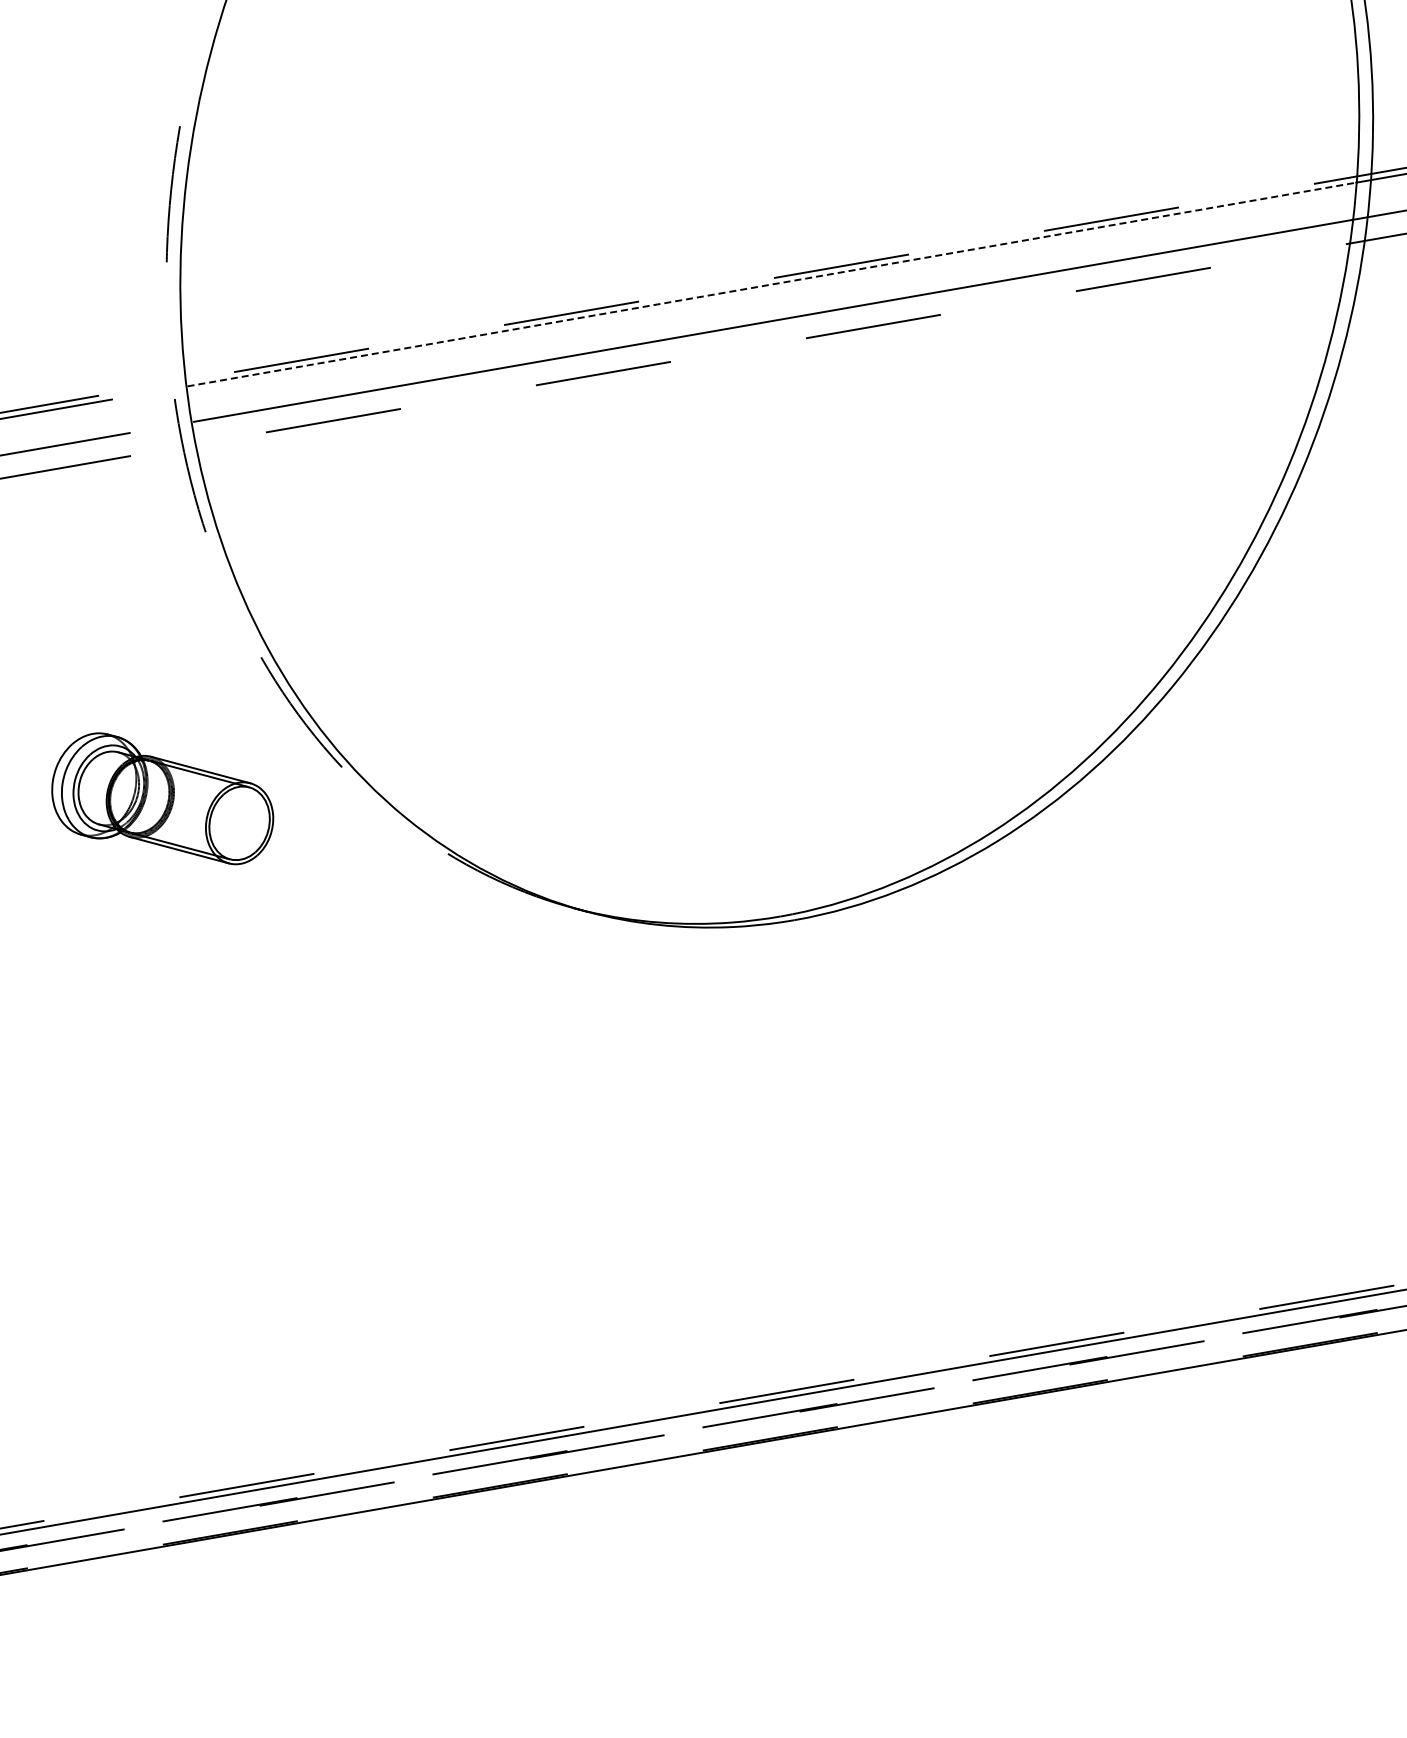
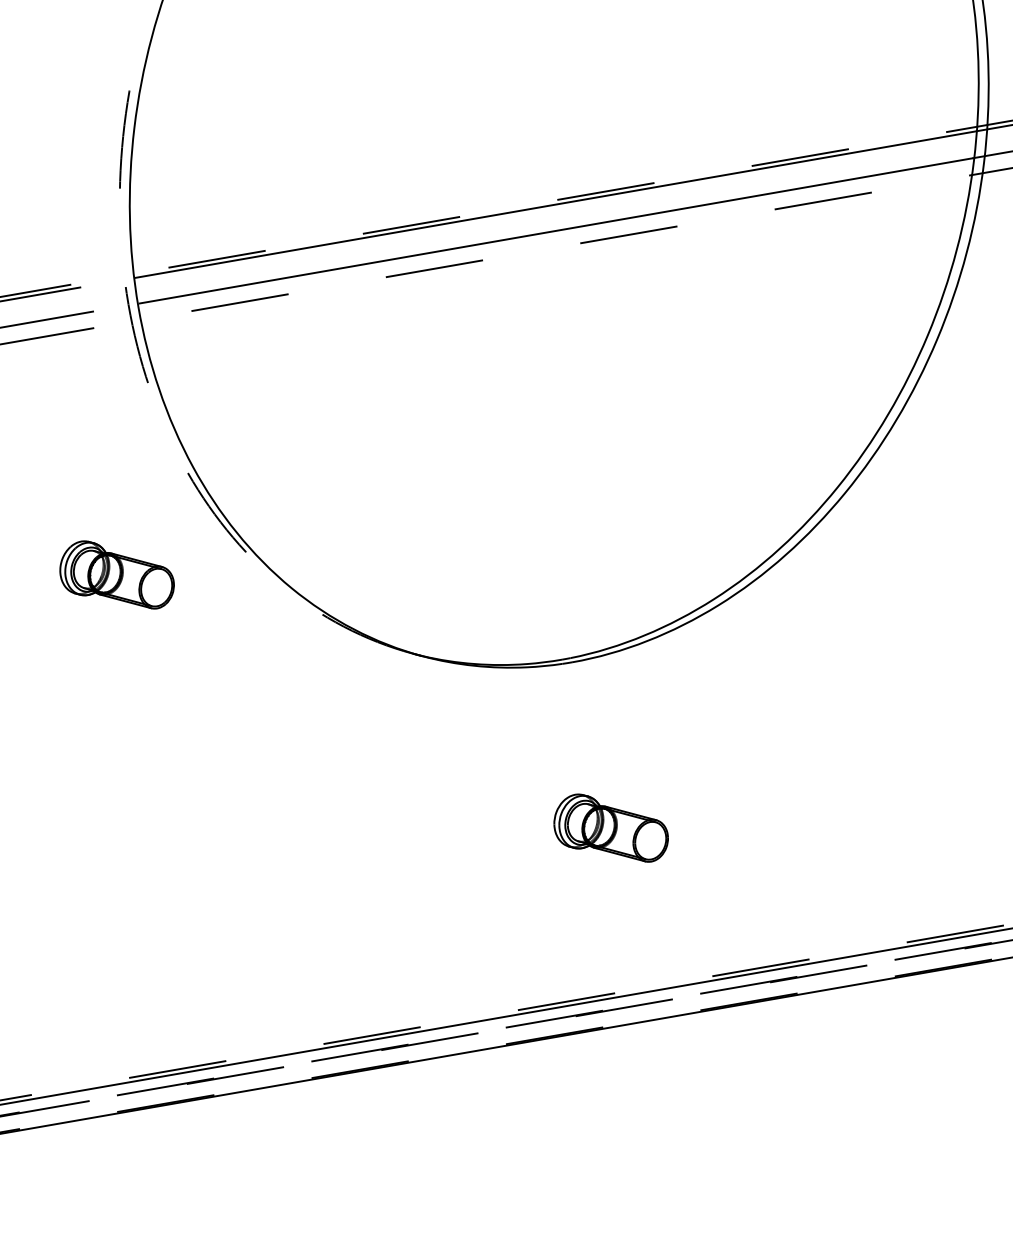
line: (771, 284) -> (555, 204), dashed -> solid
part: (162, 798) -> (116, 574), size x0.71
part: (848, 1150) -> (610, 828), added

